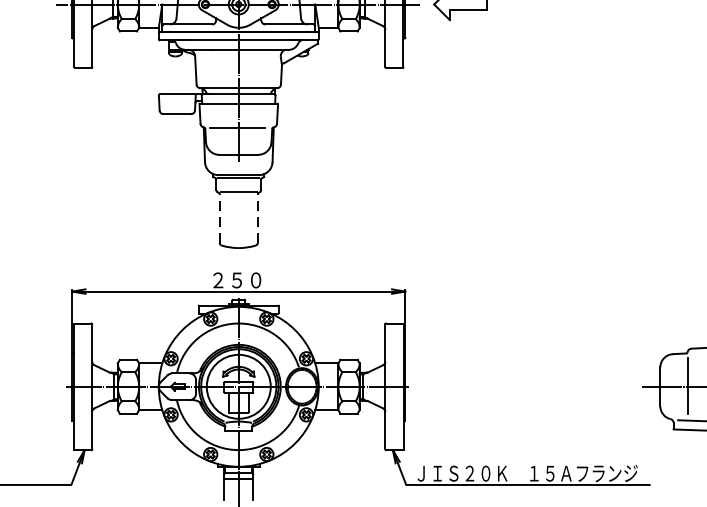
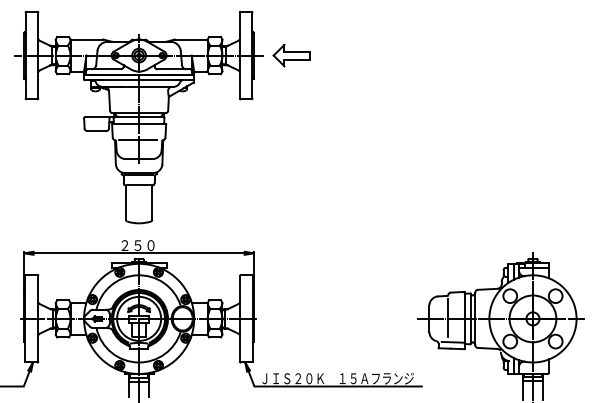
line: (220, 219) -> (126, 203), dashed -> solid
line: (258, 219) -> (152, 203), dashed -> solid

